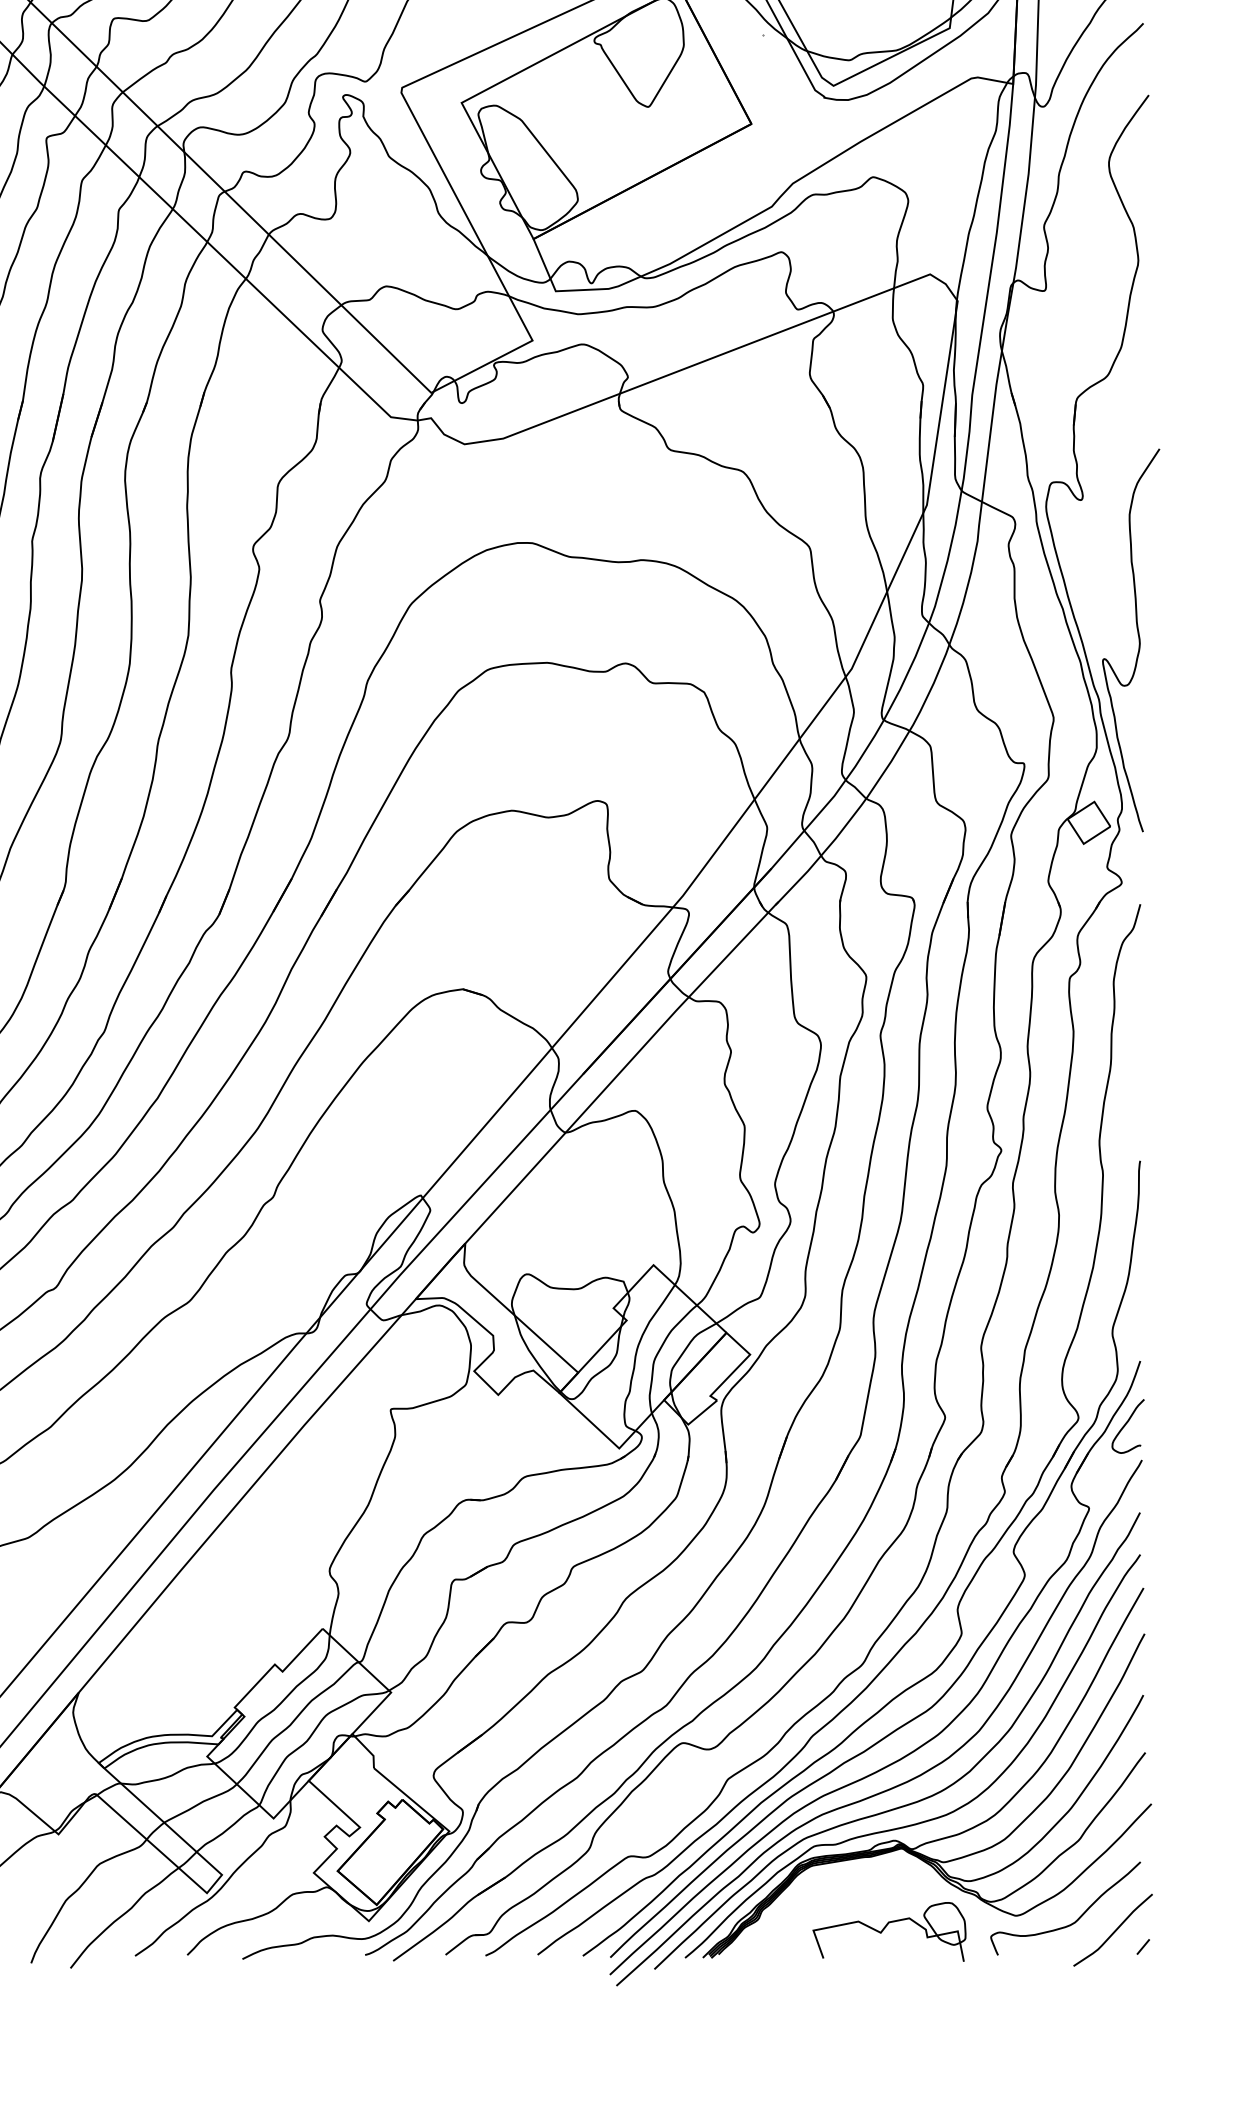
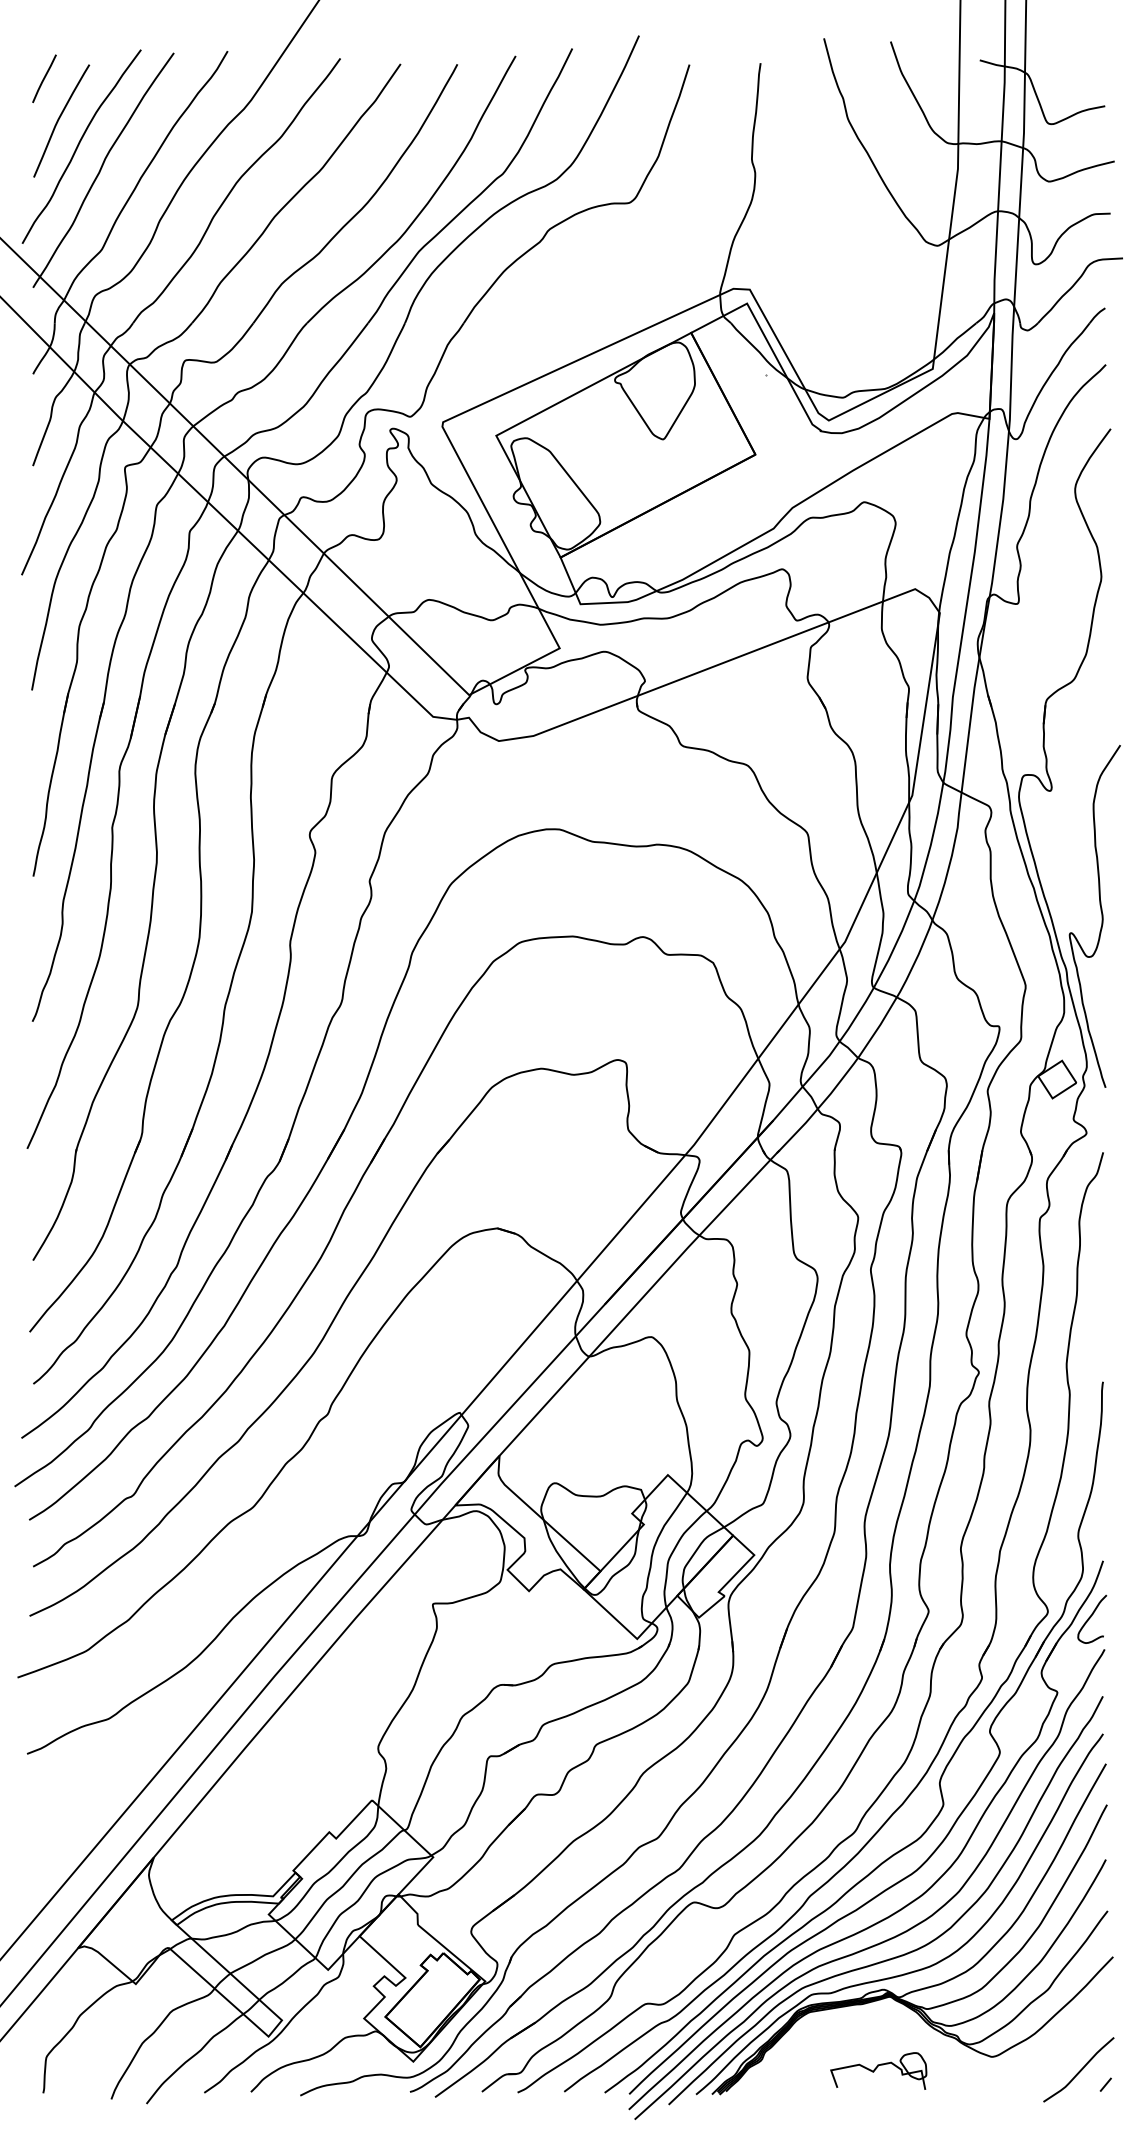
curve: (1075, 1919) -> (1045, 2060), removed
part: (889, 1931) -> (878, 2070), size x0.7

